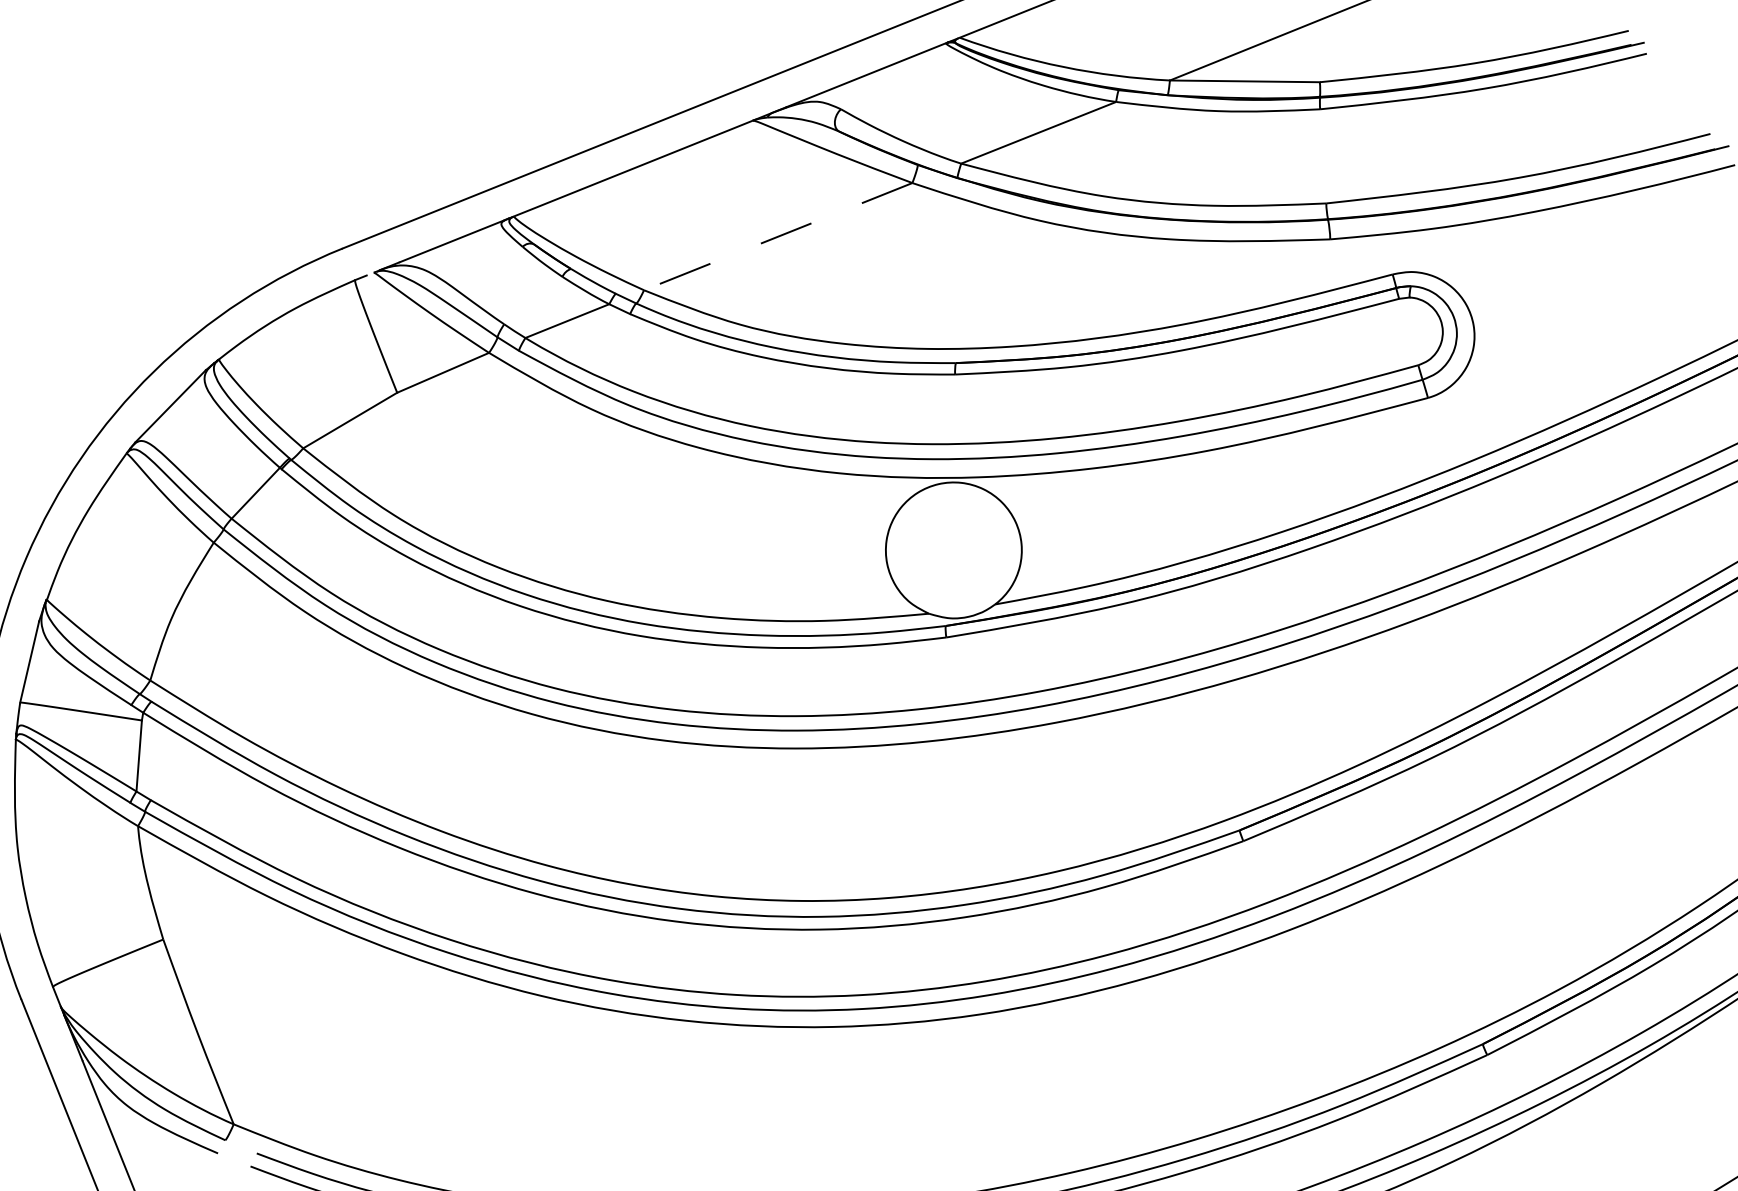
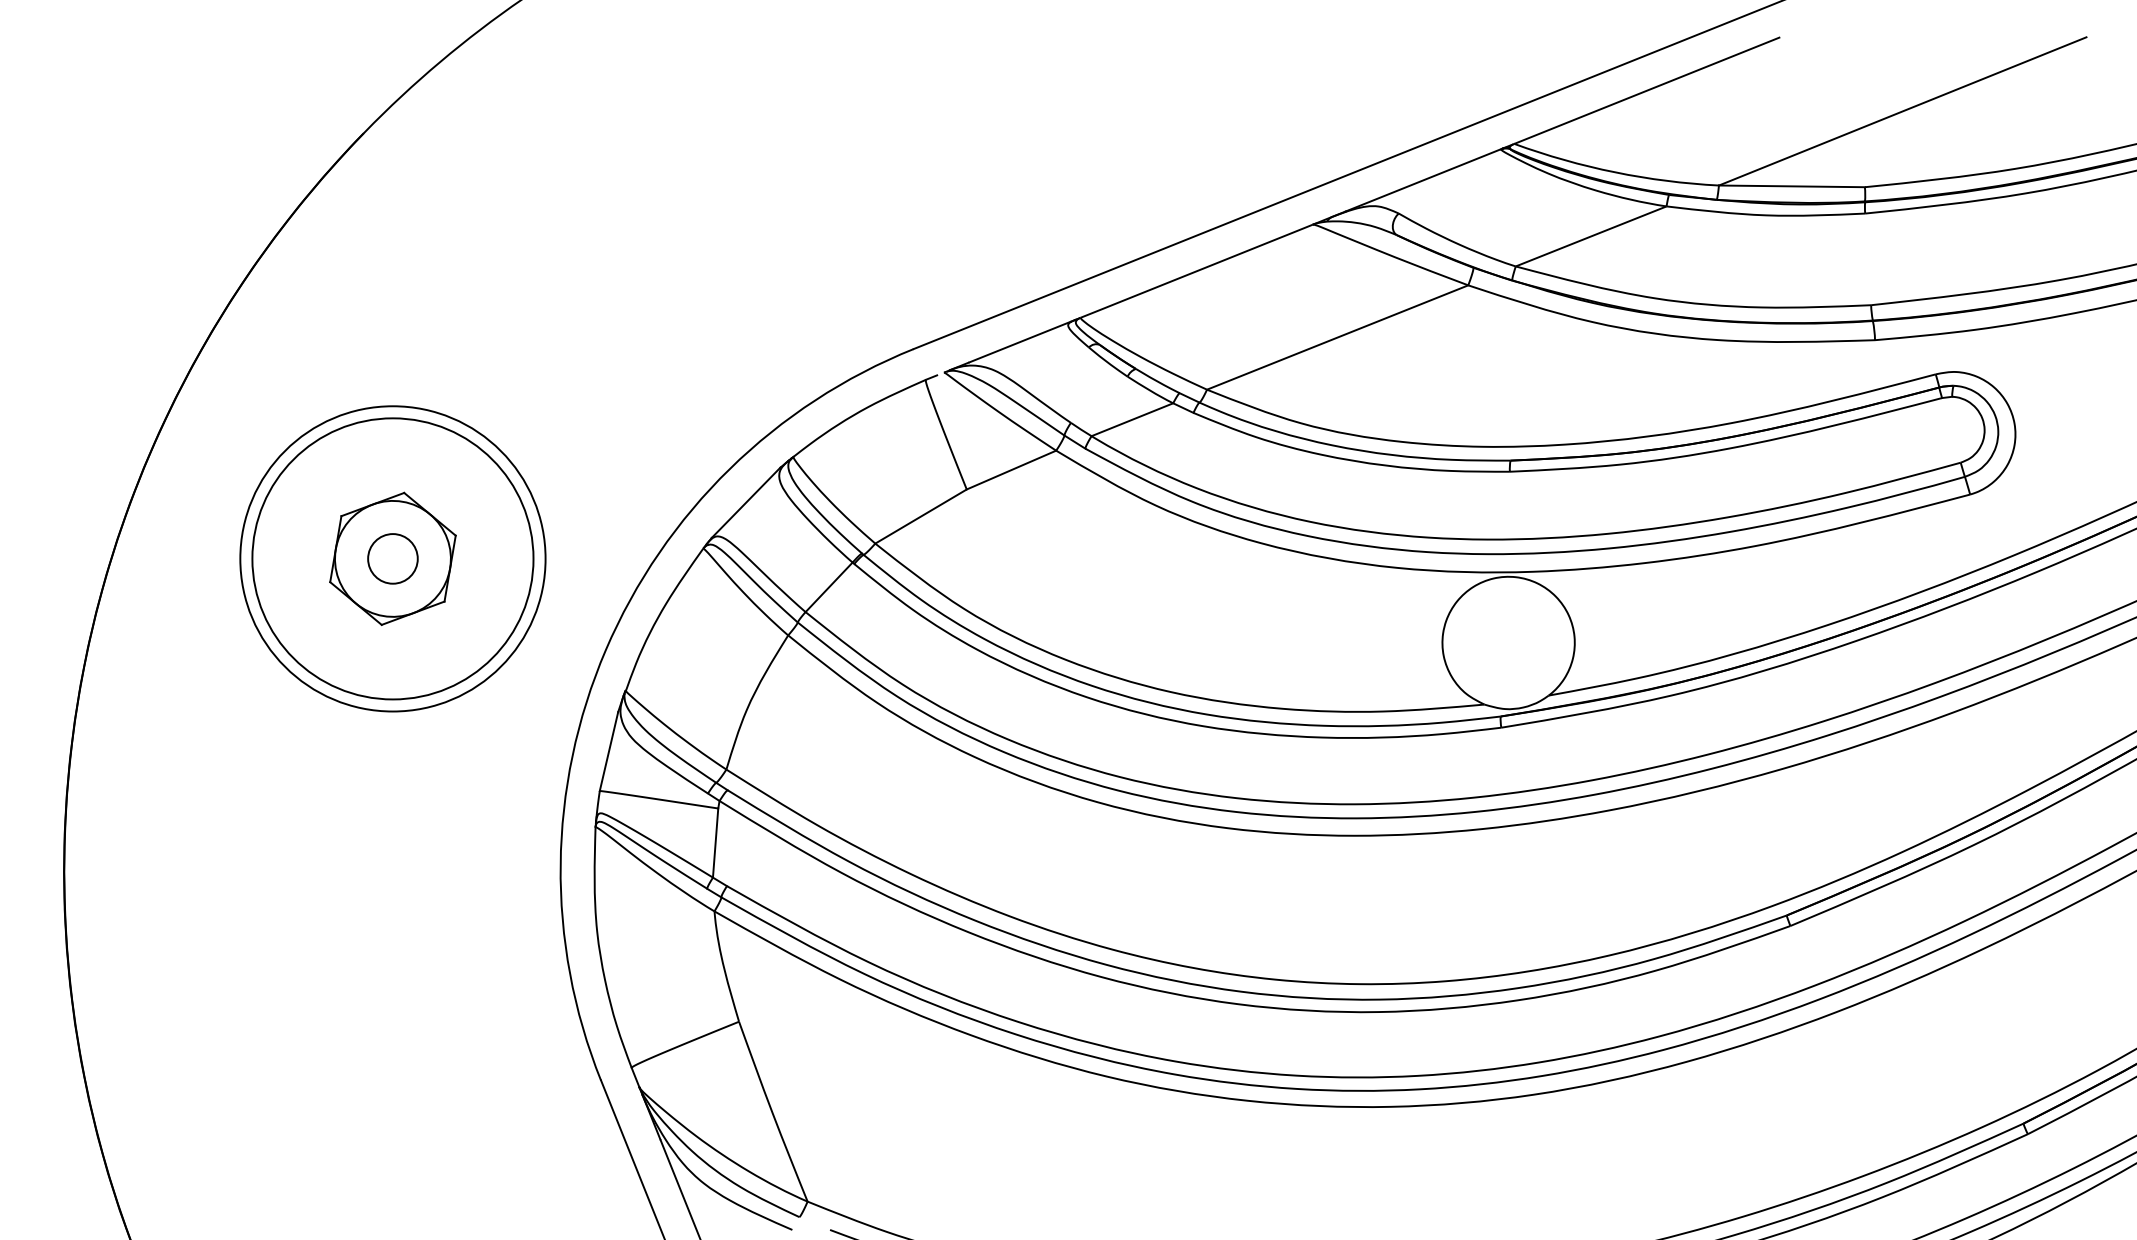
line: (778, 236) -> (1337, 337), dashed -> solid

